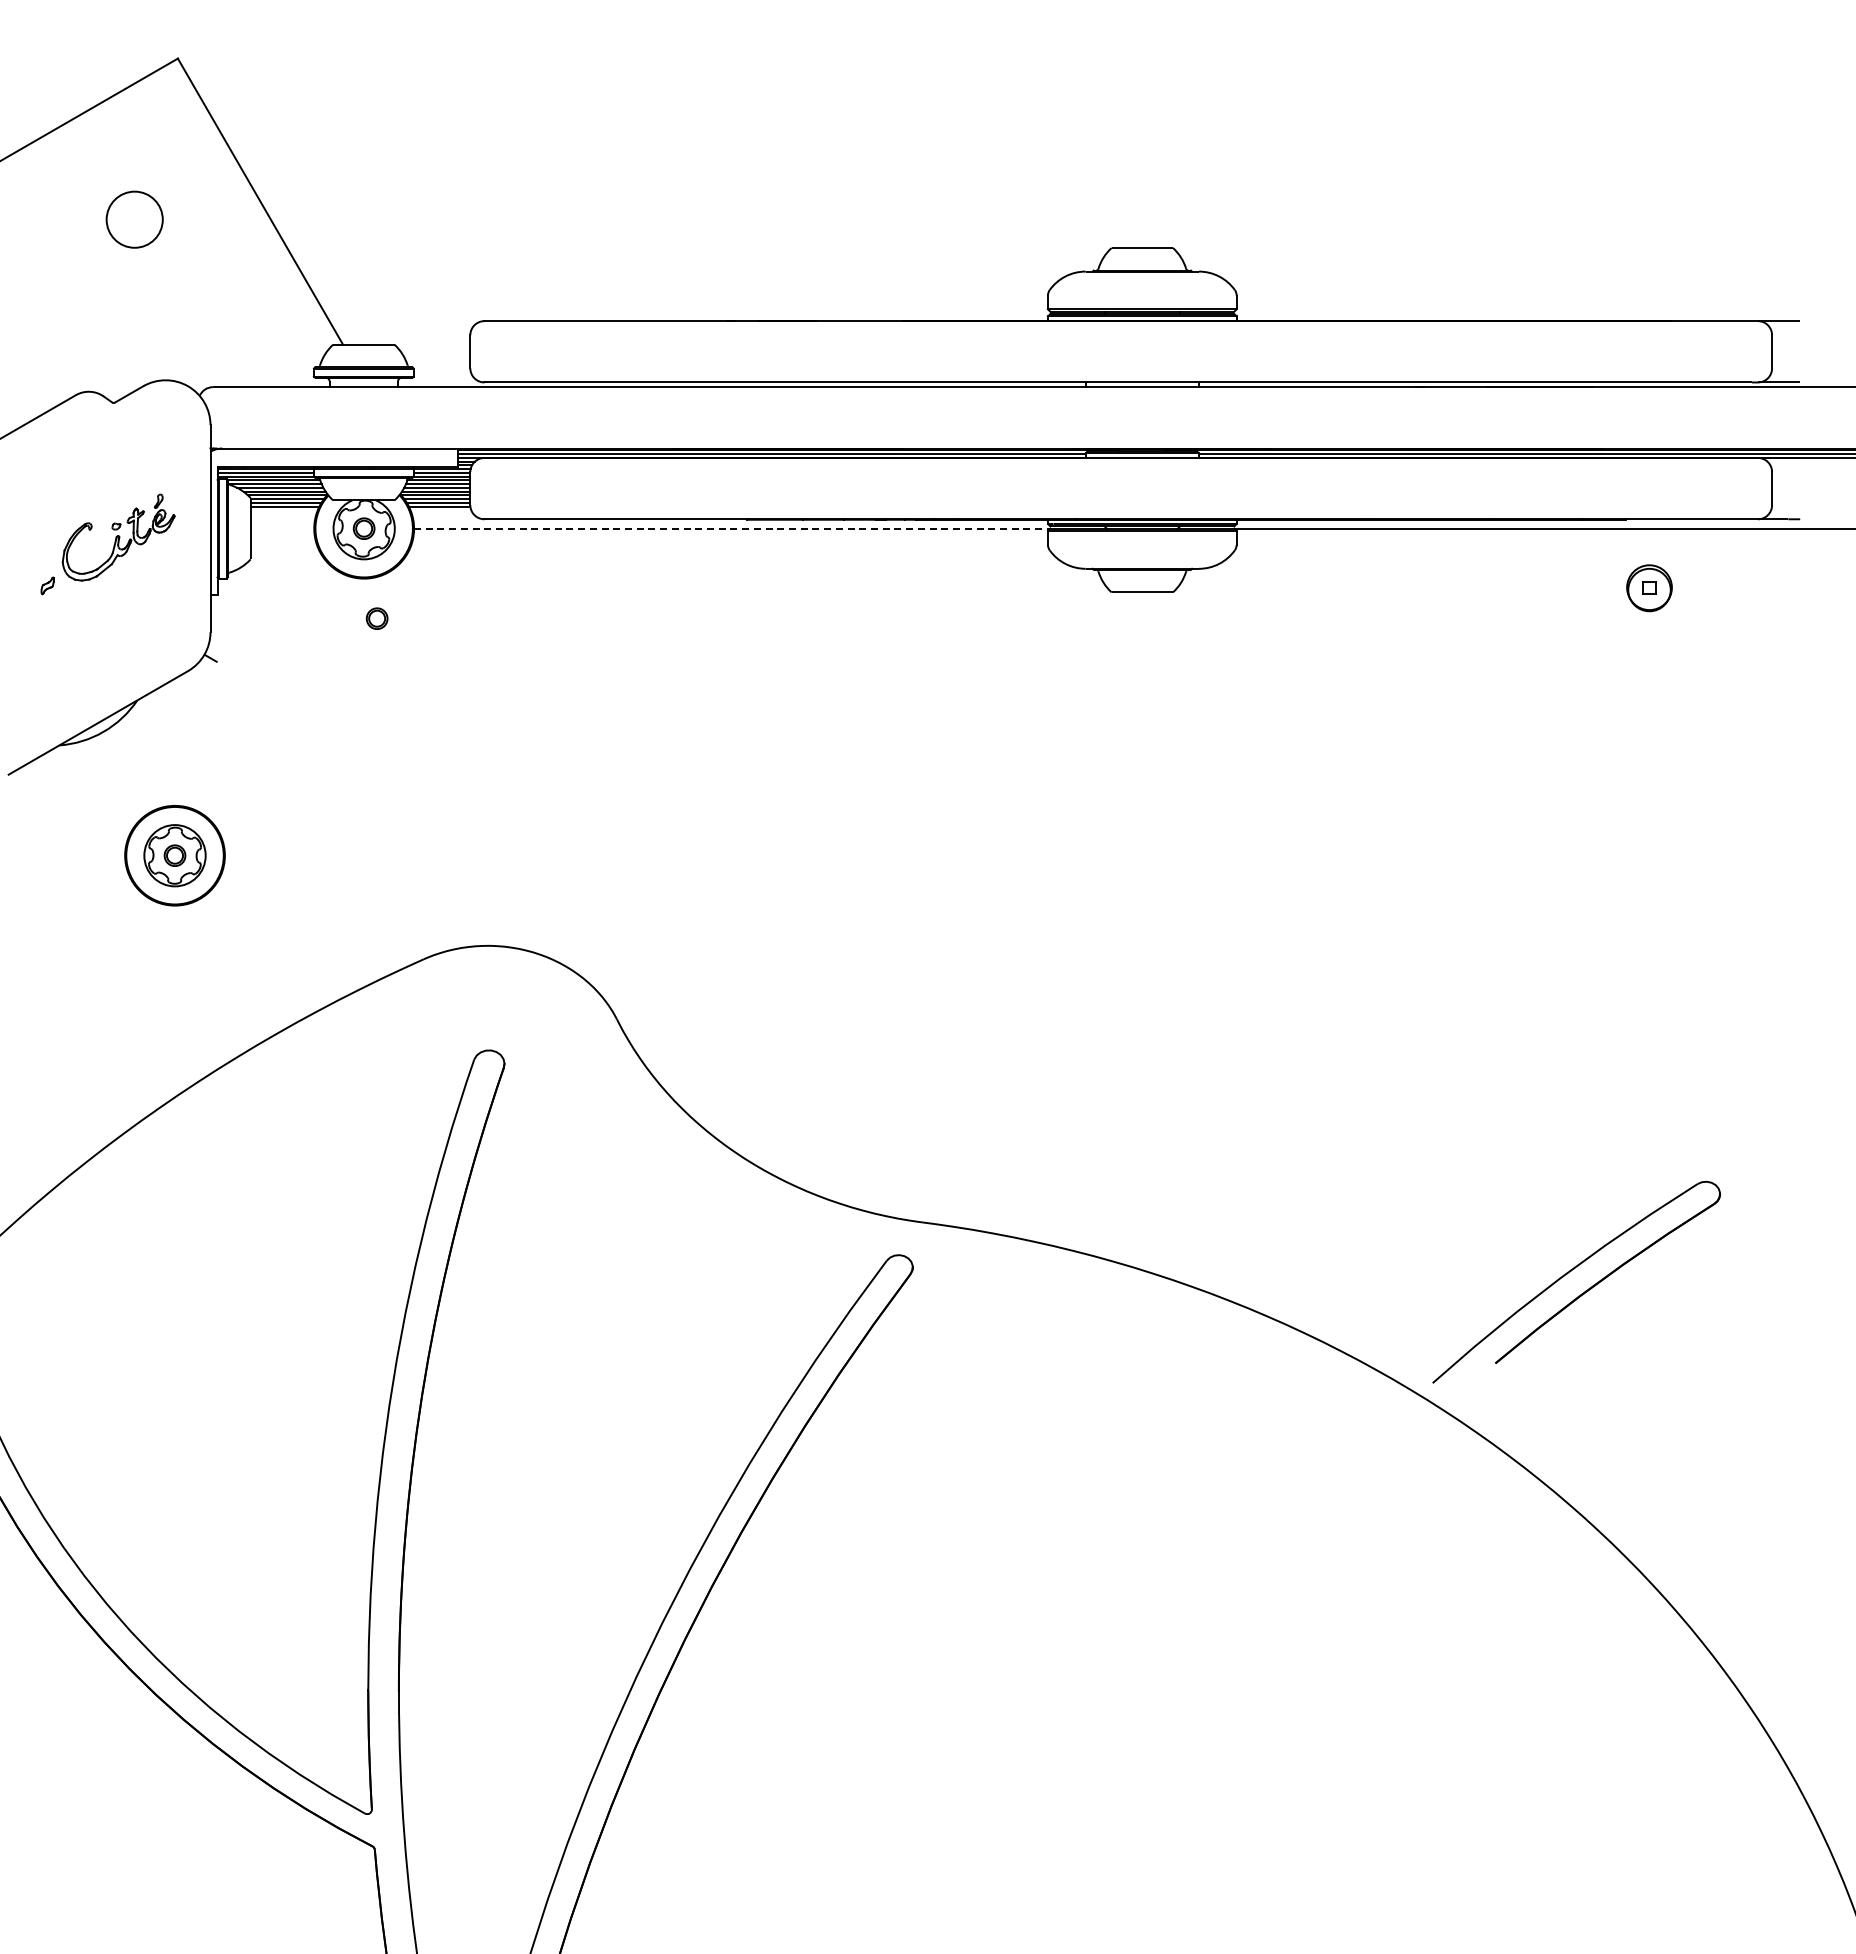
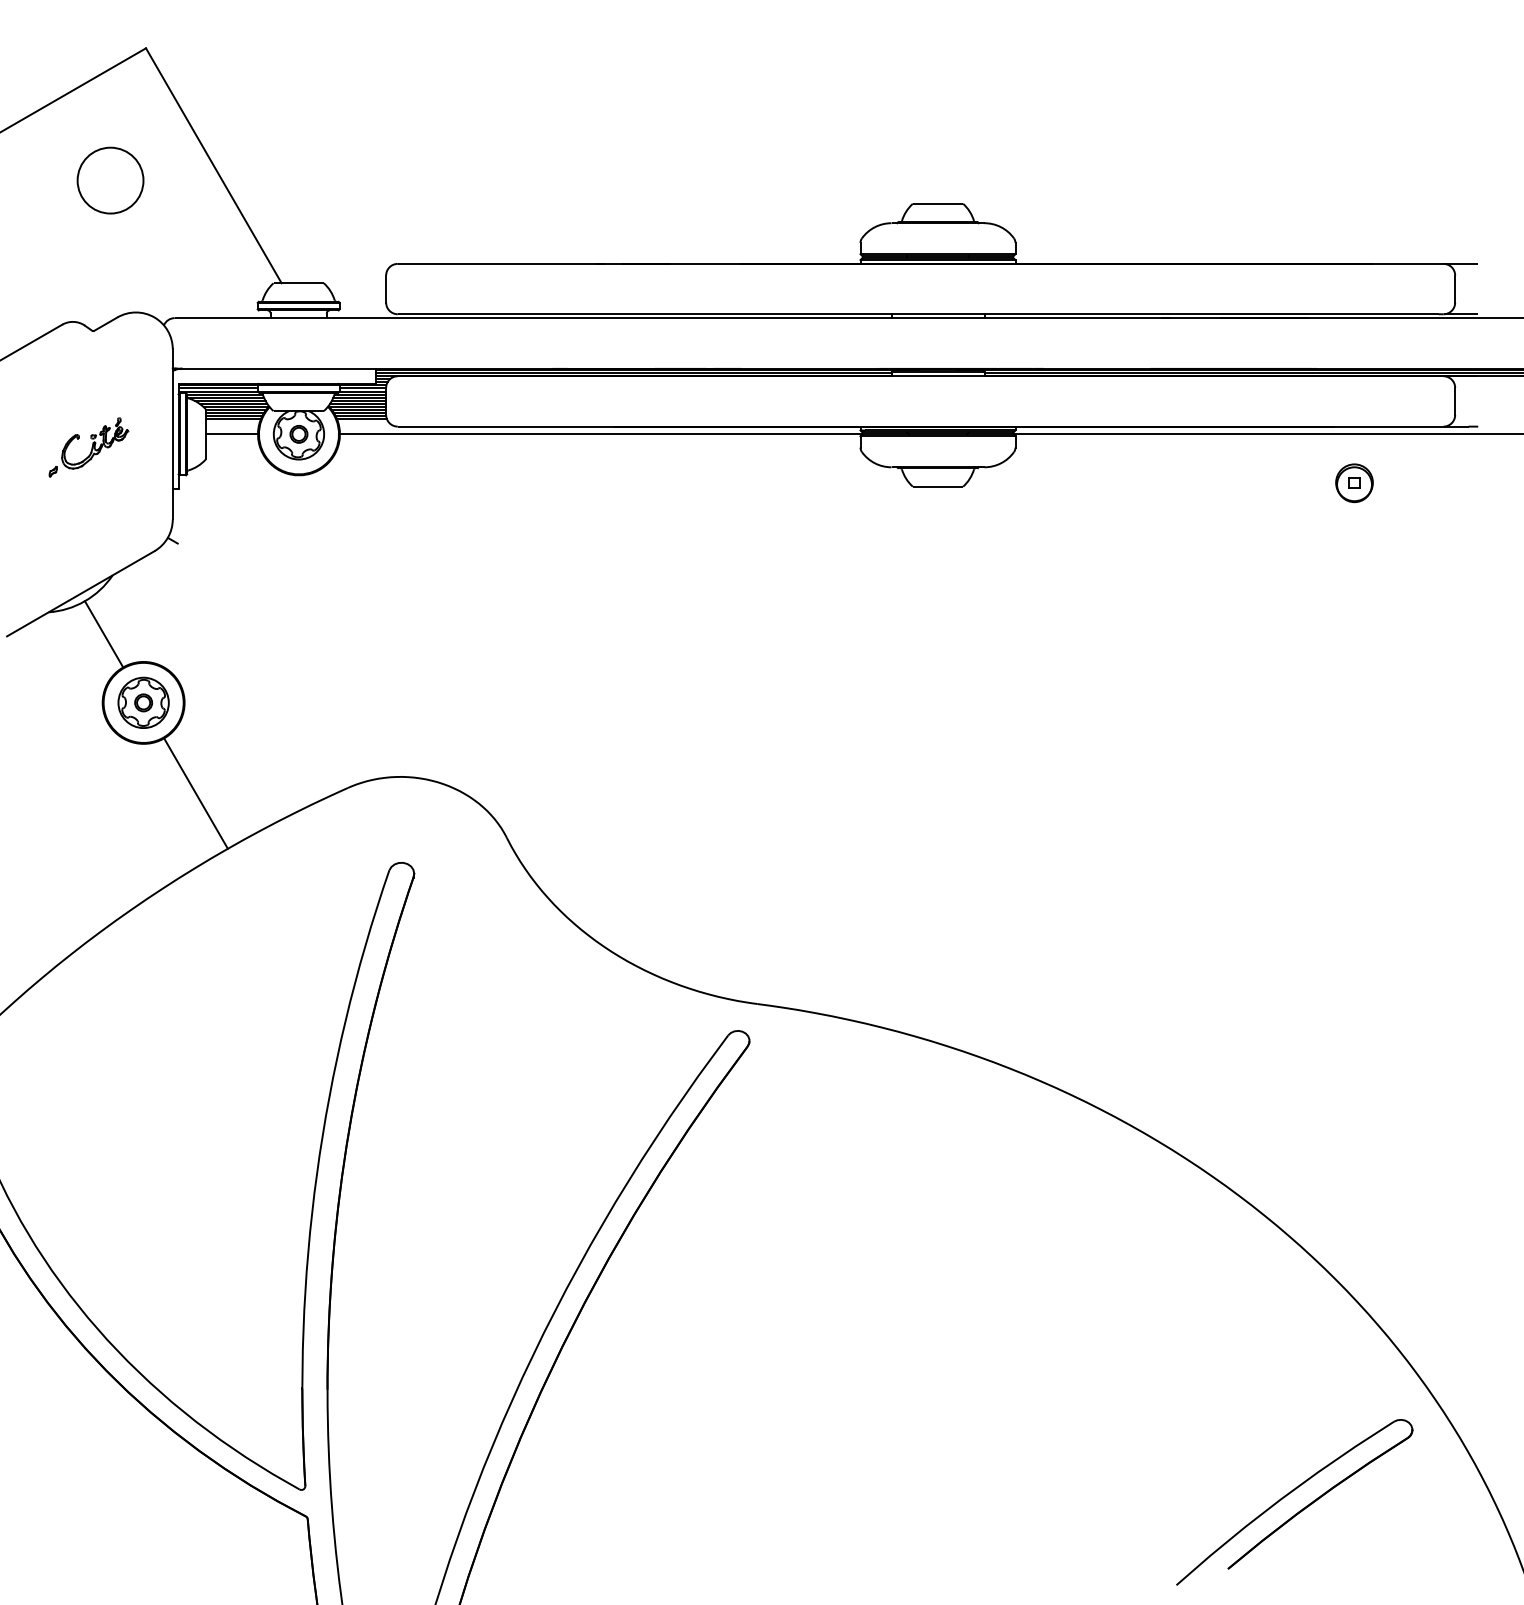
circle: (134, 219) -> (110, 180), size x1.43
line: (283, 510) -> (232, 419), added
line: (440, 510) -> (361, 419), added
line: (282, 528) -> (231, 434), added
line: (732, 528) -> (601, 434), dashed -> solid
part: (107, 544) -> (88, 447), size x0.71
part: (376, 618) -> (309, 508), removed
line: (126, 771) -> (103, 633), added
line: (238, 965) -> (195, 793), added
part: (1570, 1272) -> (1289, 1494), moved

